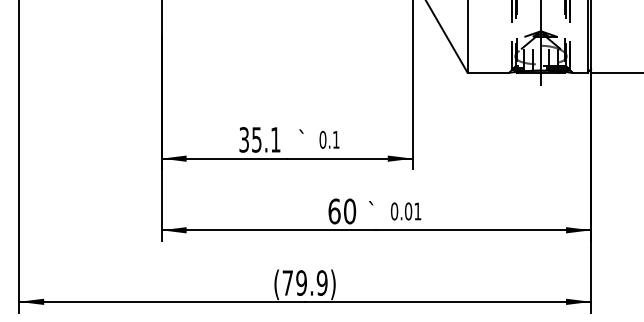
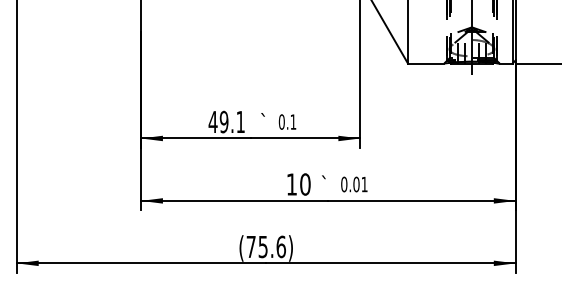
text: (250, 139) -> (218, 121), 35.1 -> 49.1
text: (334, 211) -> (291, 184), 60 -> 10
text: (311, 282) -> (271, 246), (79.9) -> (75.6)

